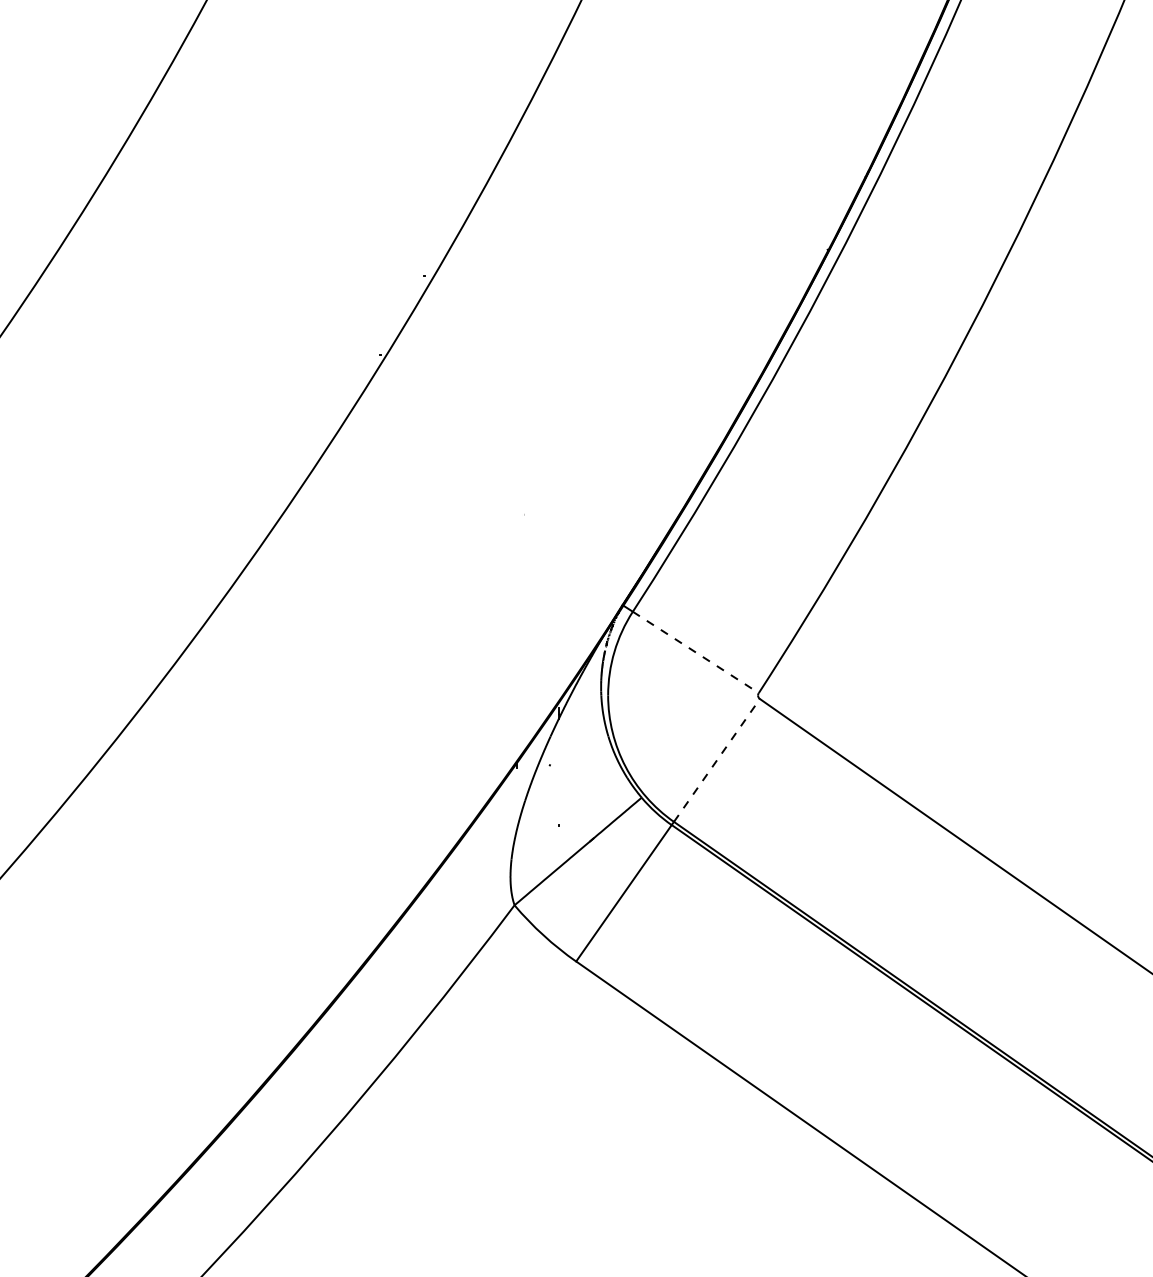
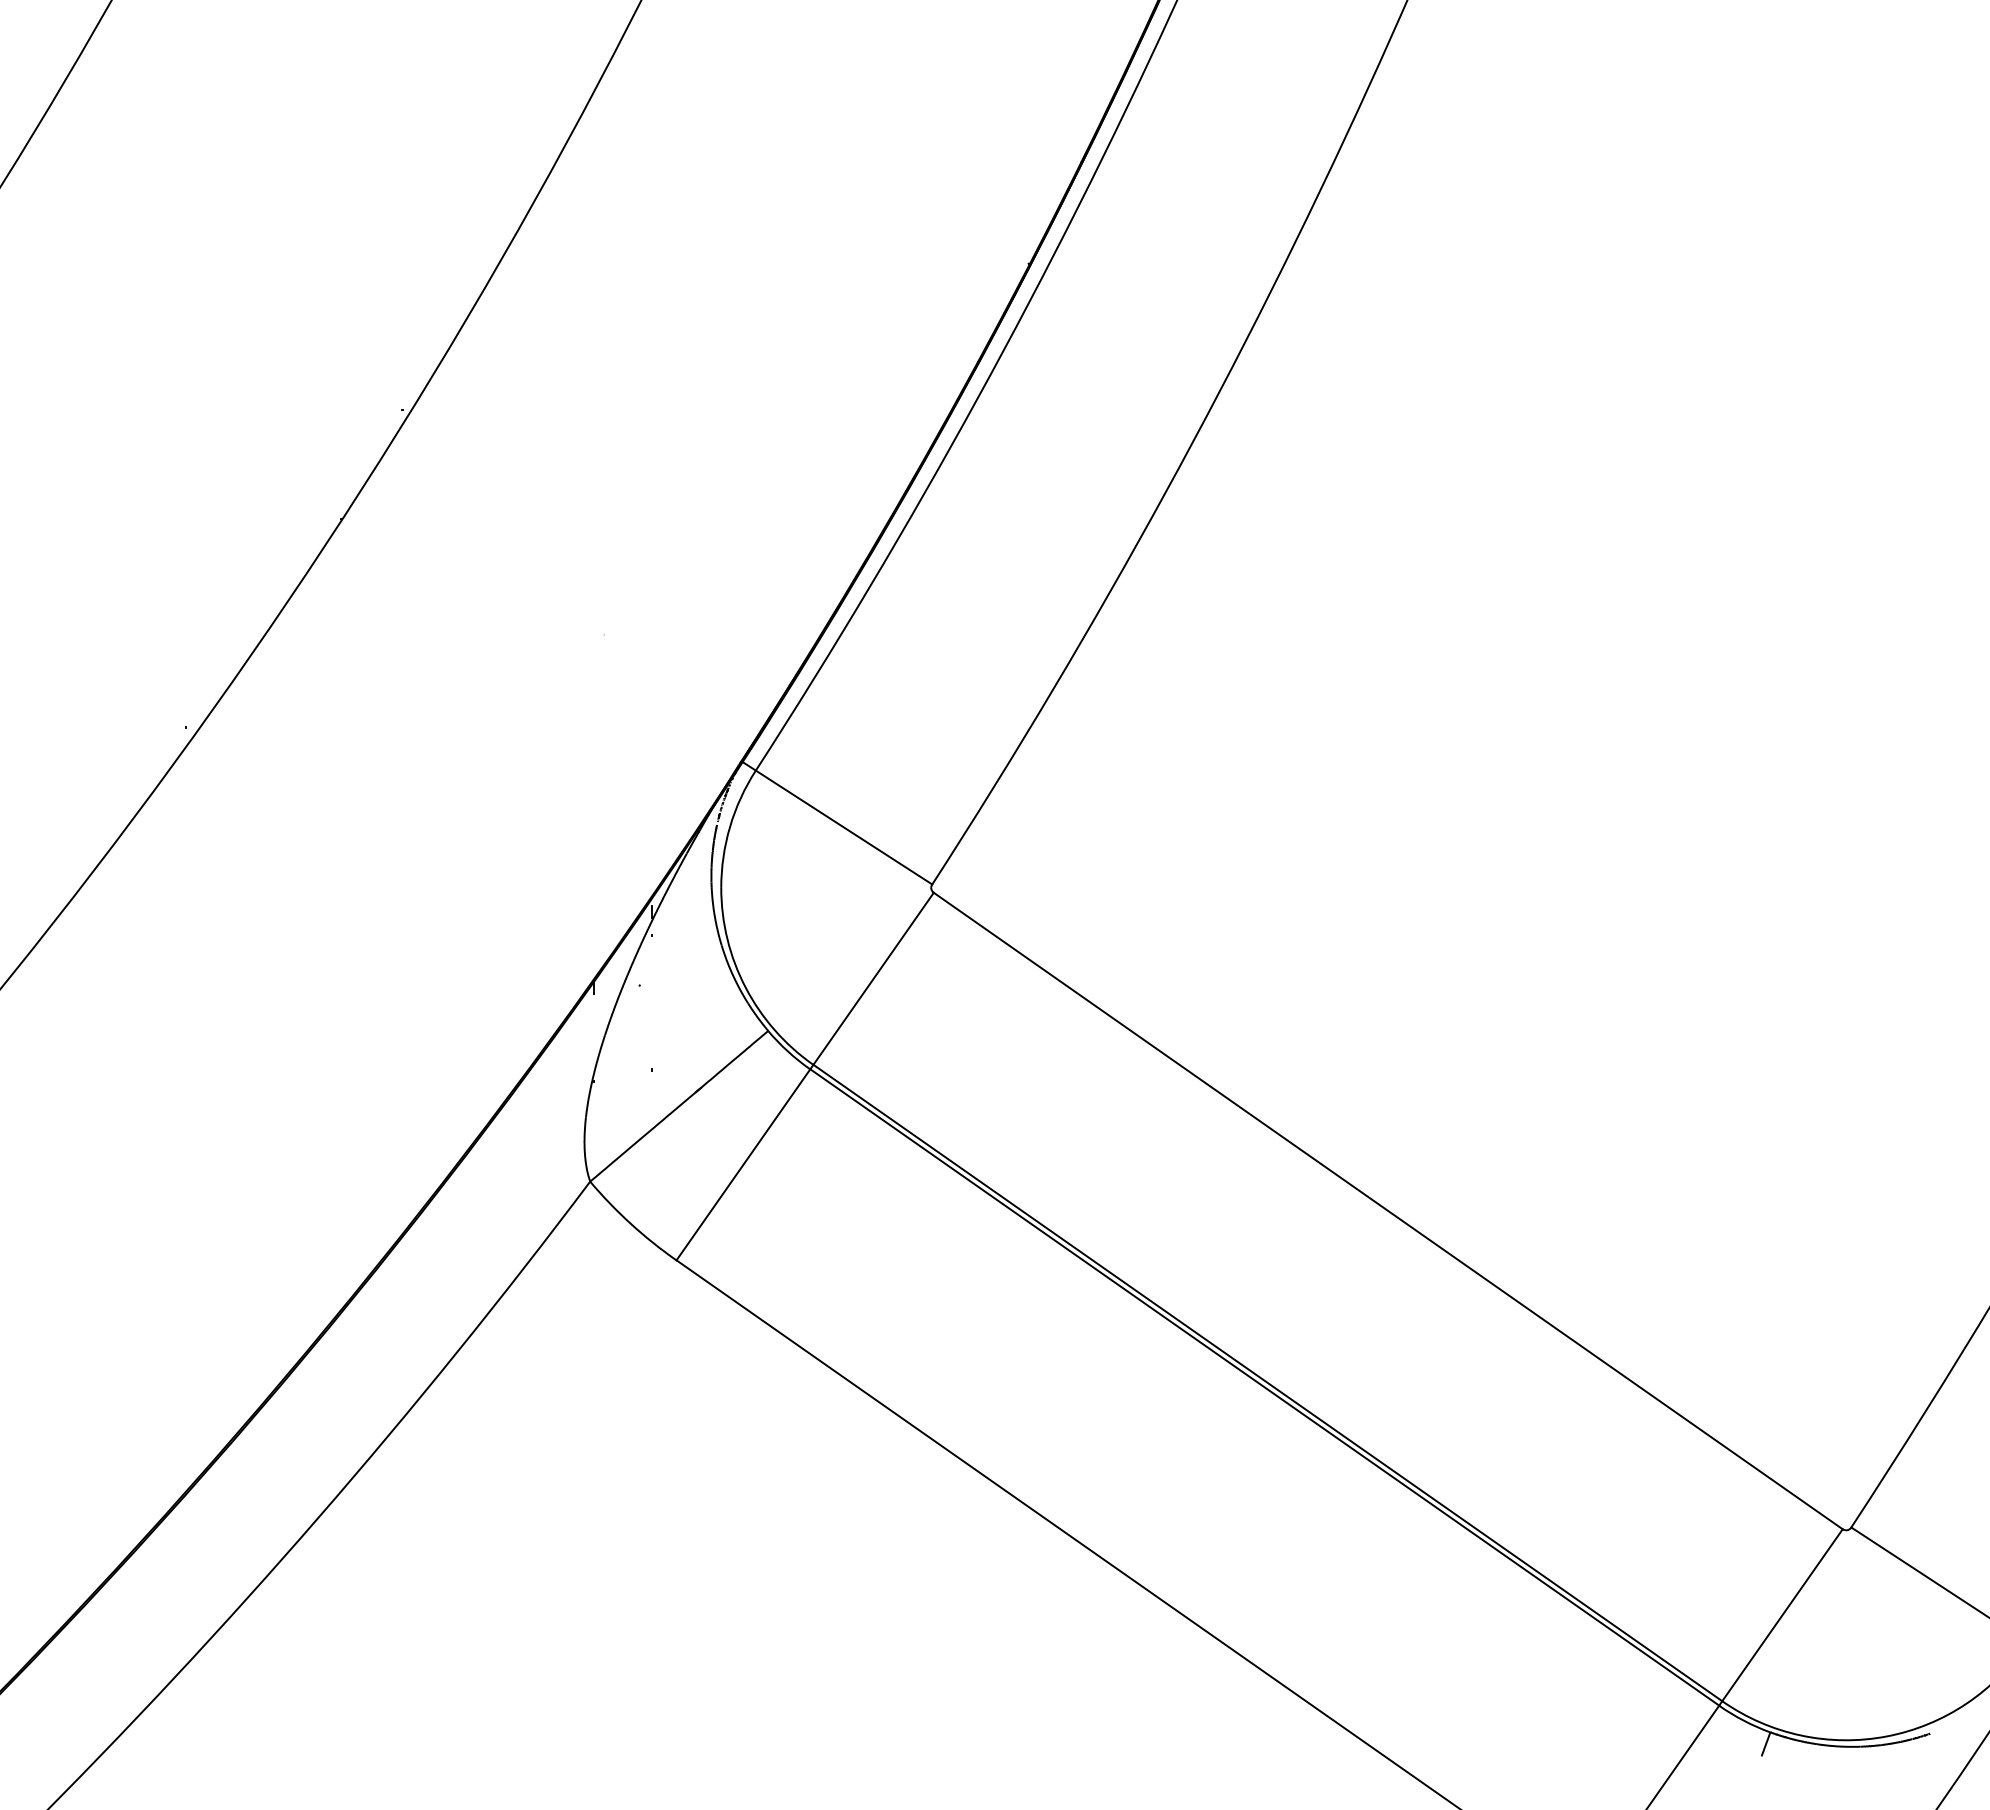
line: (696, 652) -> (844, 827), dashed -> solid
line: (716, 760) -> (873, 978), dashed -> solid

